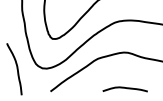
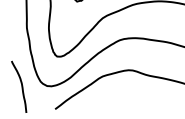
curve: (124, 88) -> (129, 106), removed

